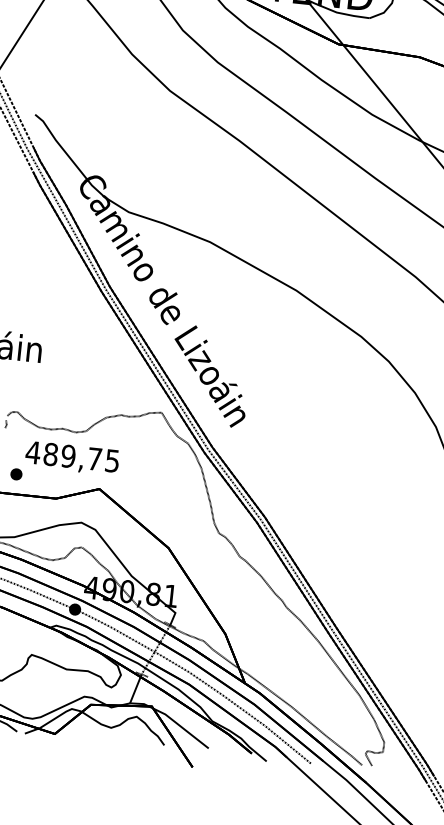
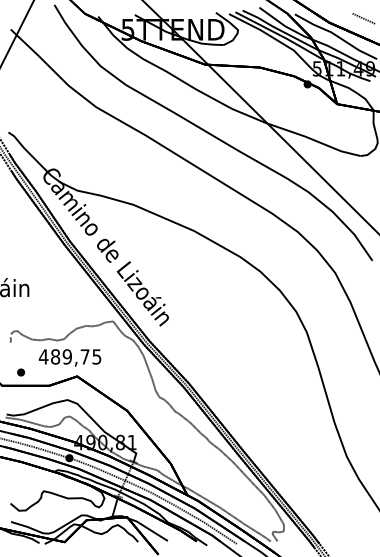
text: (71, 457) -> (69, 357), moved

